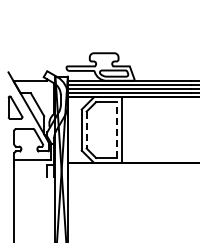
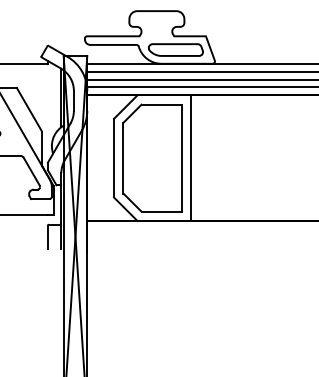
line: (86, 130) -> (123, 158), dashed -> solid
line: (117, 130) -> (182, 158), dashed -> solid

